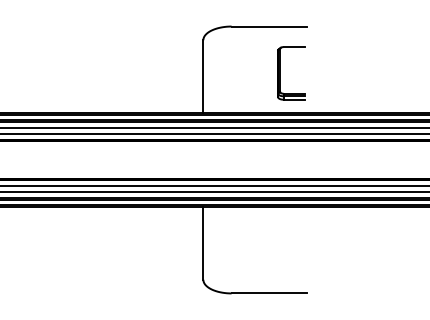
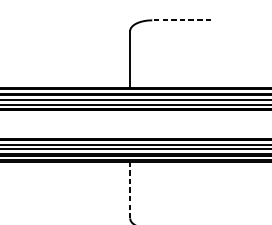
line: (269, 26) -> (181, 20), solid -> dashed
part: (280, 73) -> (190, 57), removed
line: (203, 243) -> (130, 190), solid -> dashed

